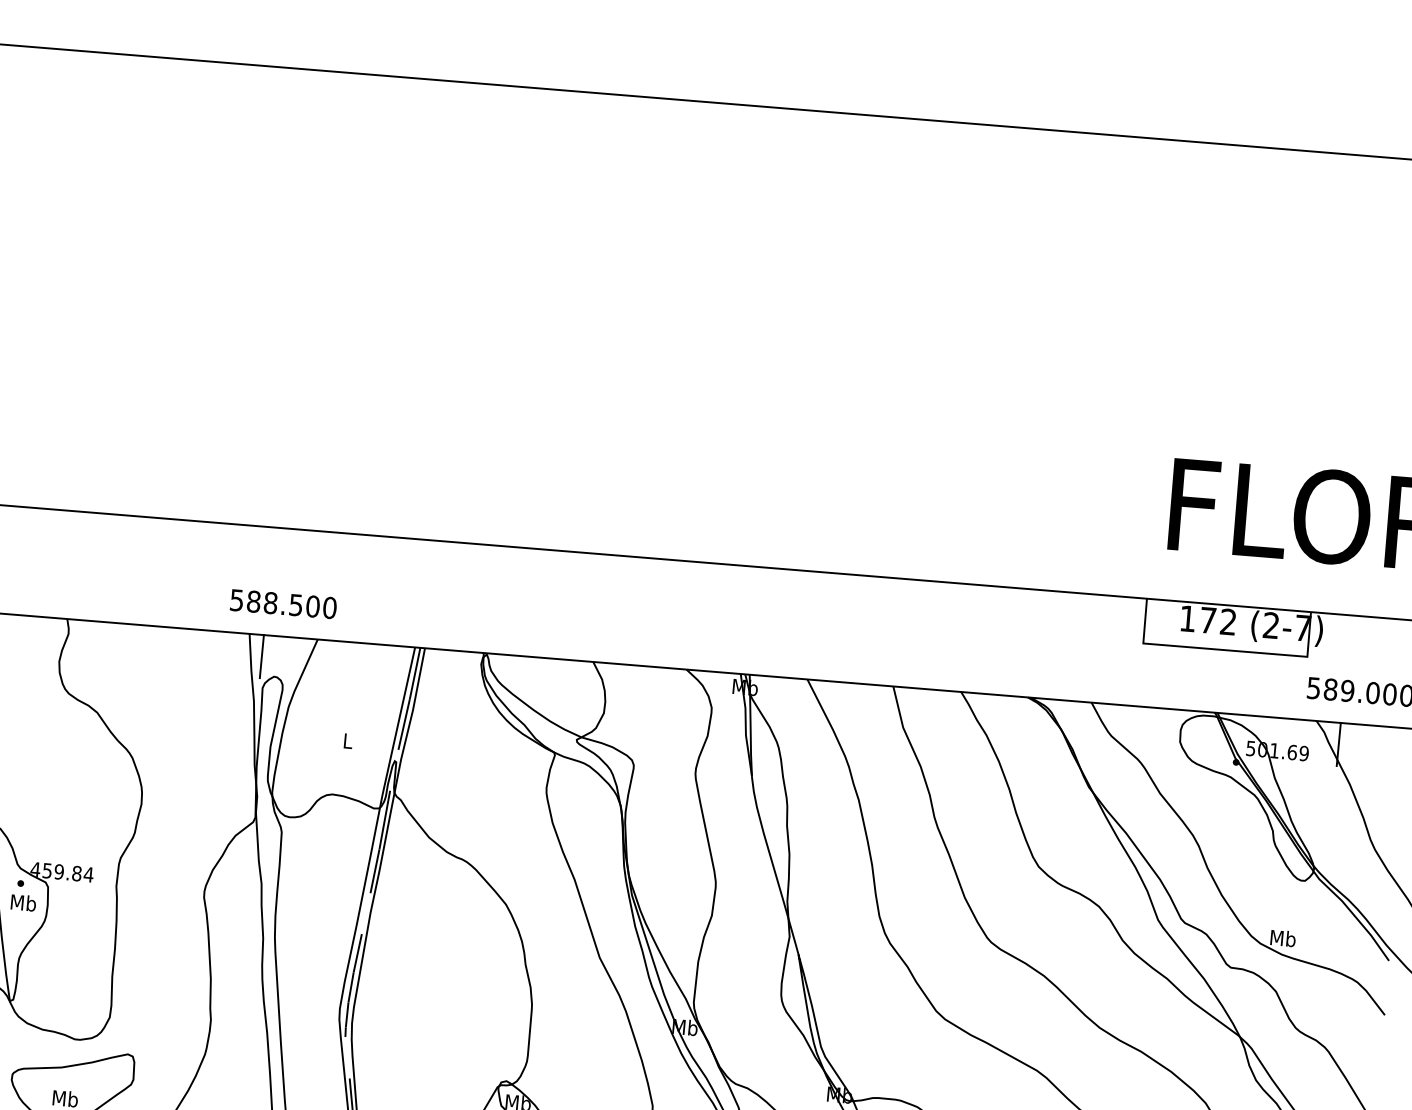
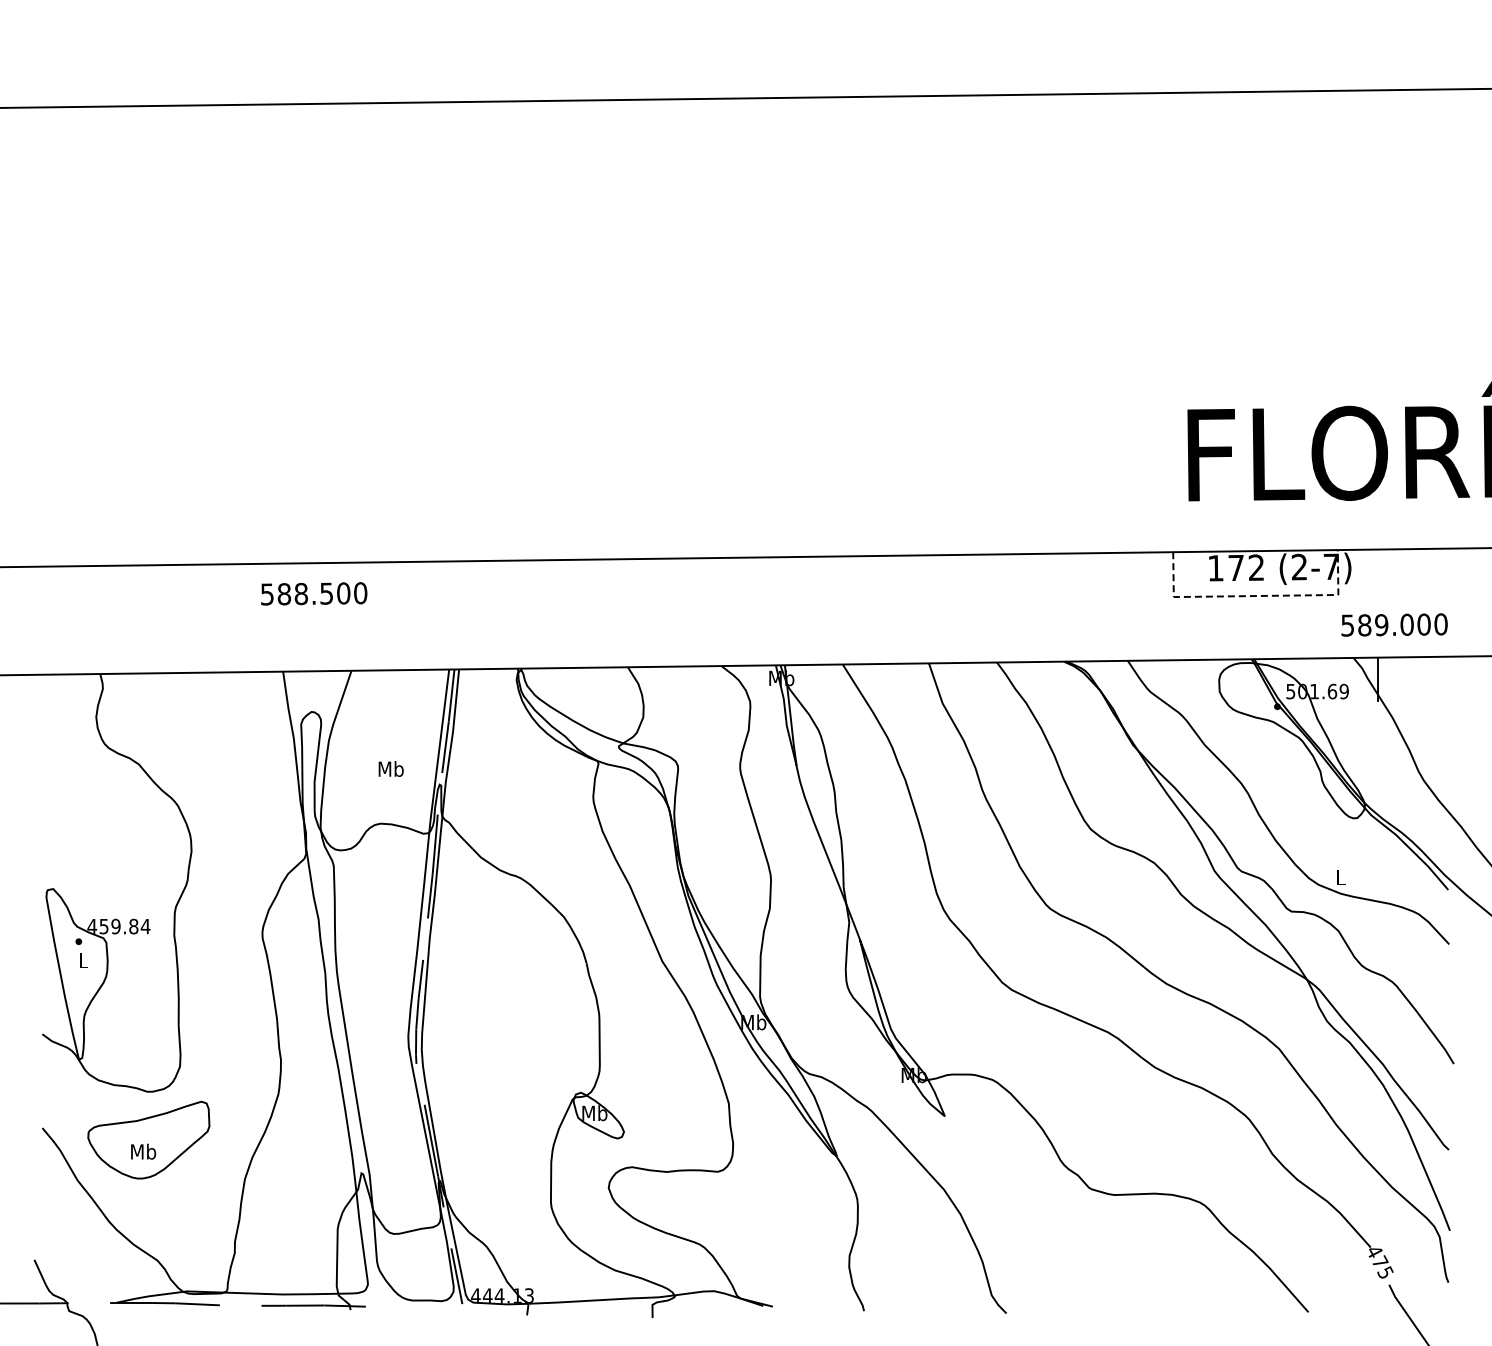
text: (283, 603) -> (314, 593), moved
line: (1225, 650) -> (1256, 596), solid -> dashed
line: (261, 656) -> (297, 692), removed
text: (347, 740) -> (390, 768), L -> Mb
text: (23, 902) -> (83, 960), Mb -> L
text: (1282, 938) -> (1340, 877), Mb -> L

